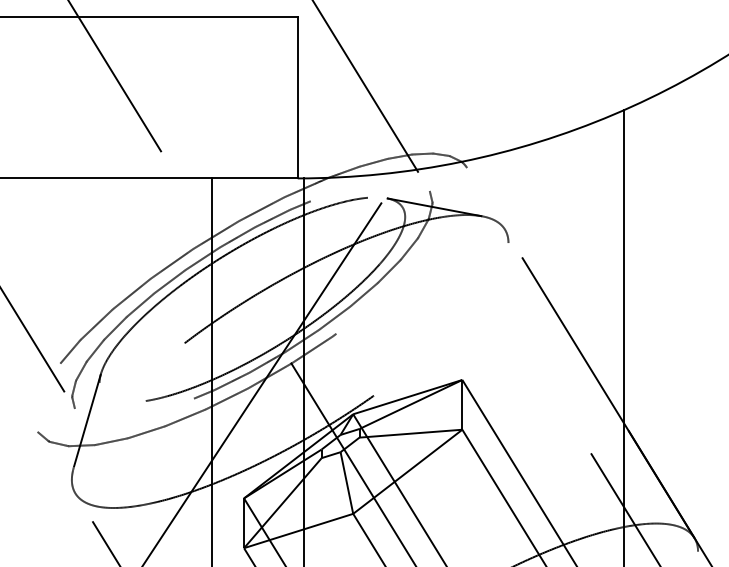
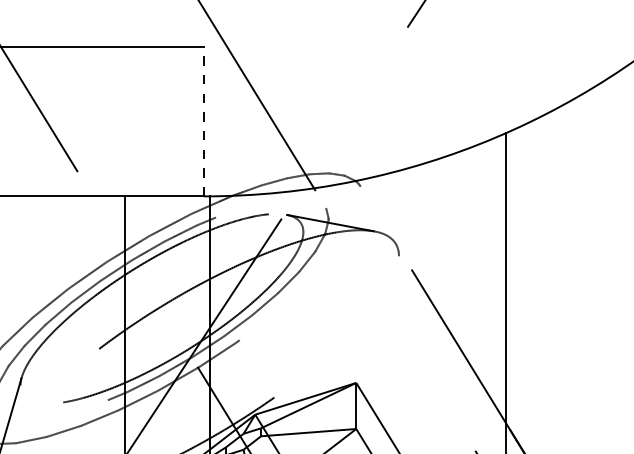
line: (297, 97) -> (203, 121), solid -> dashed

